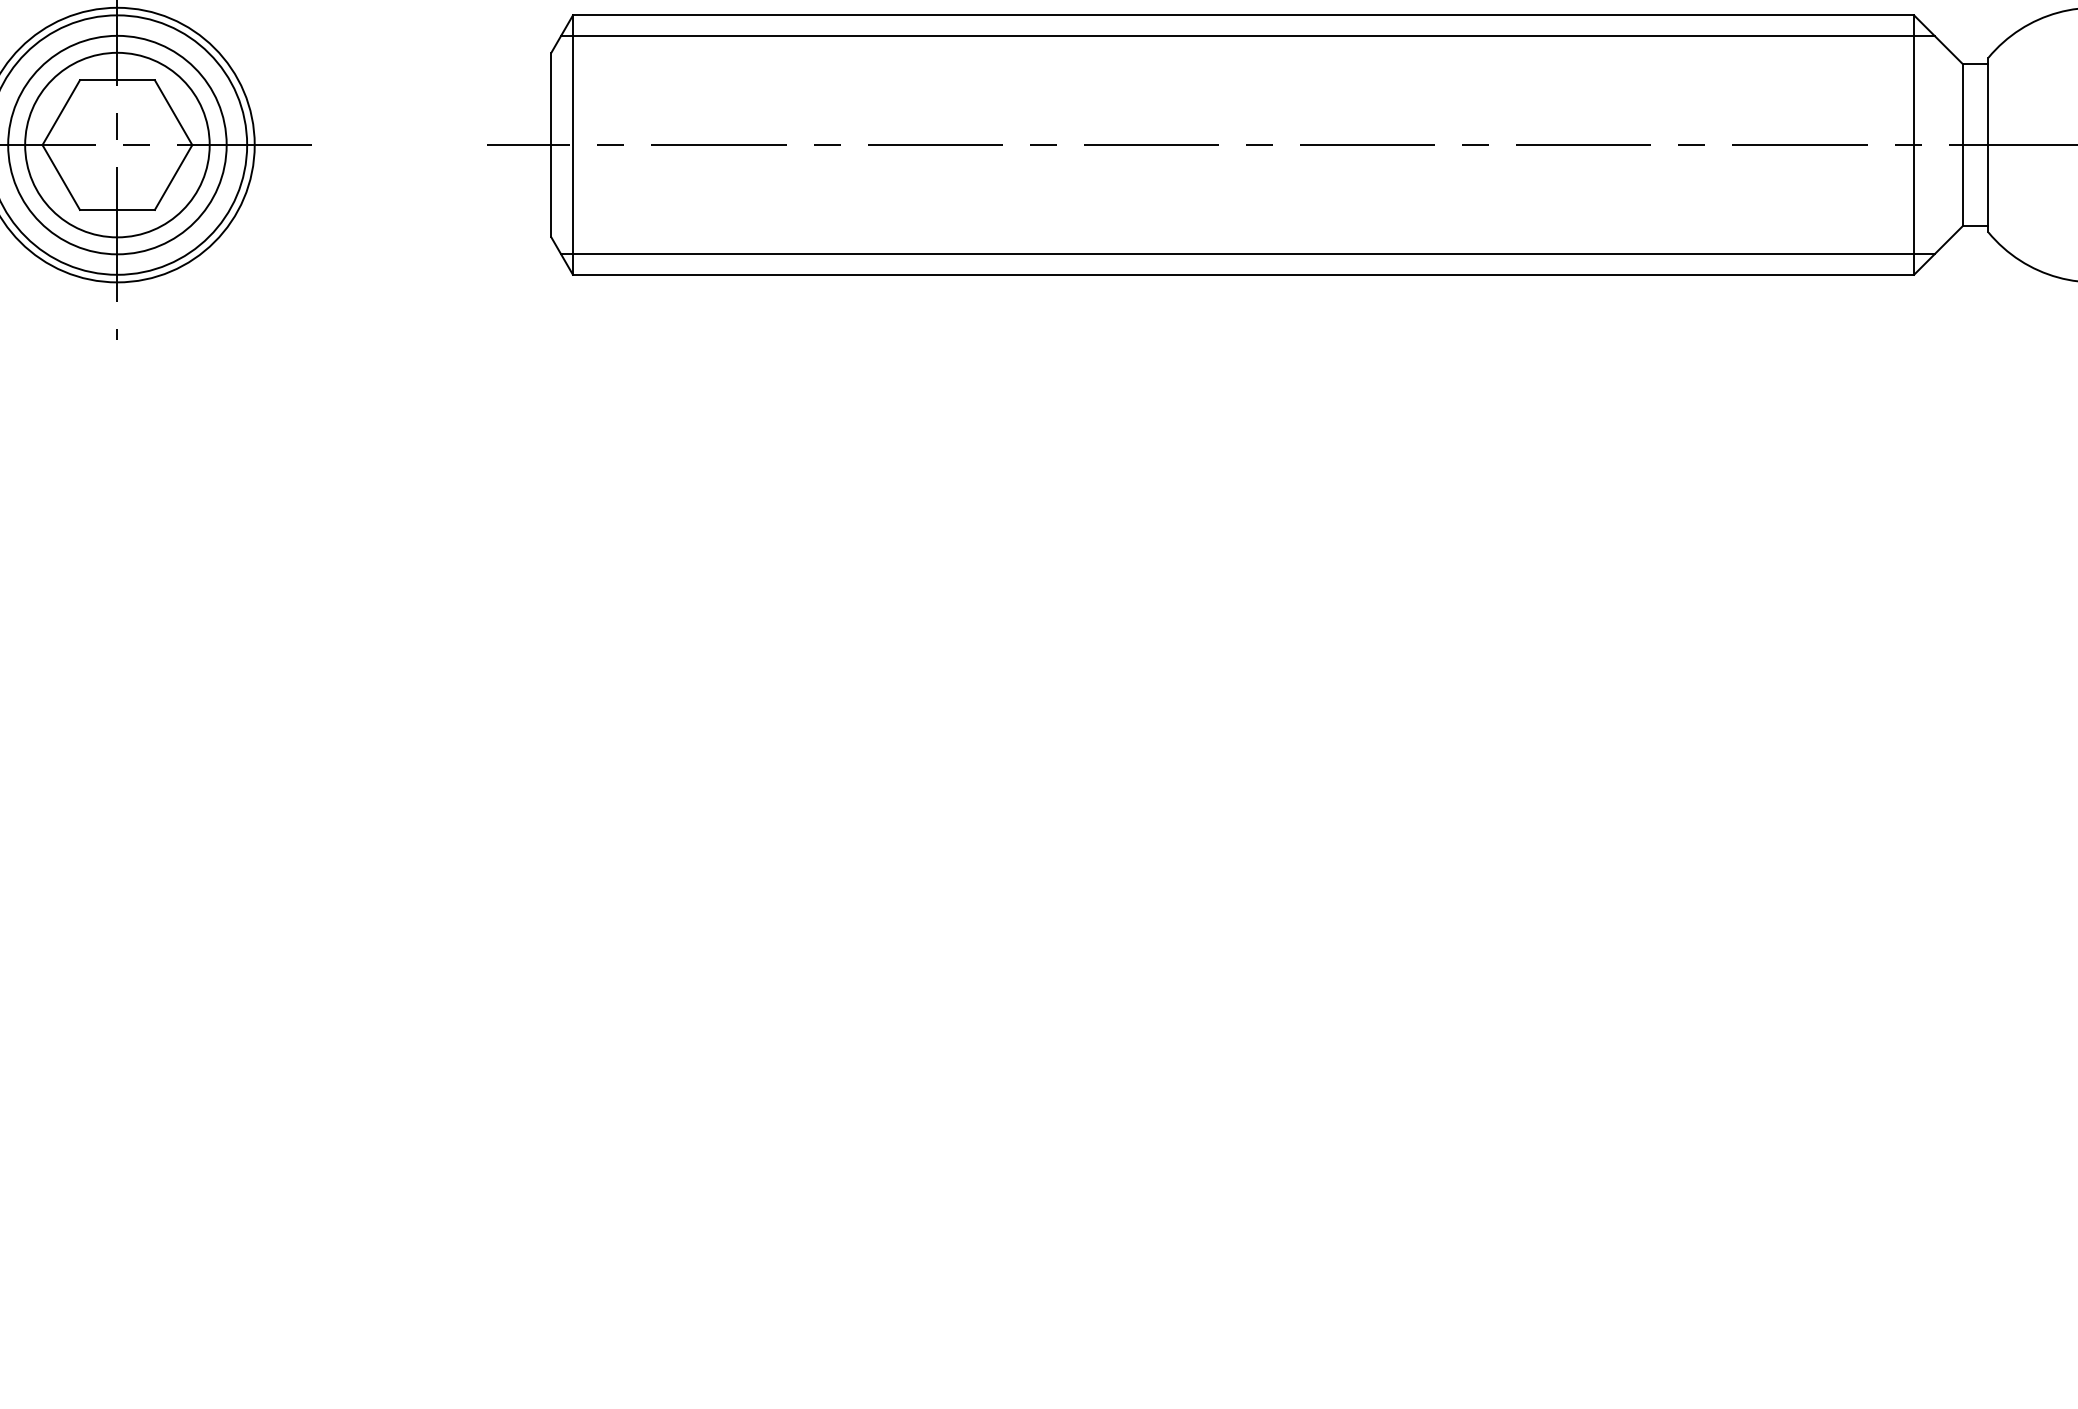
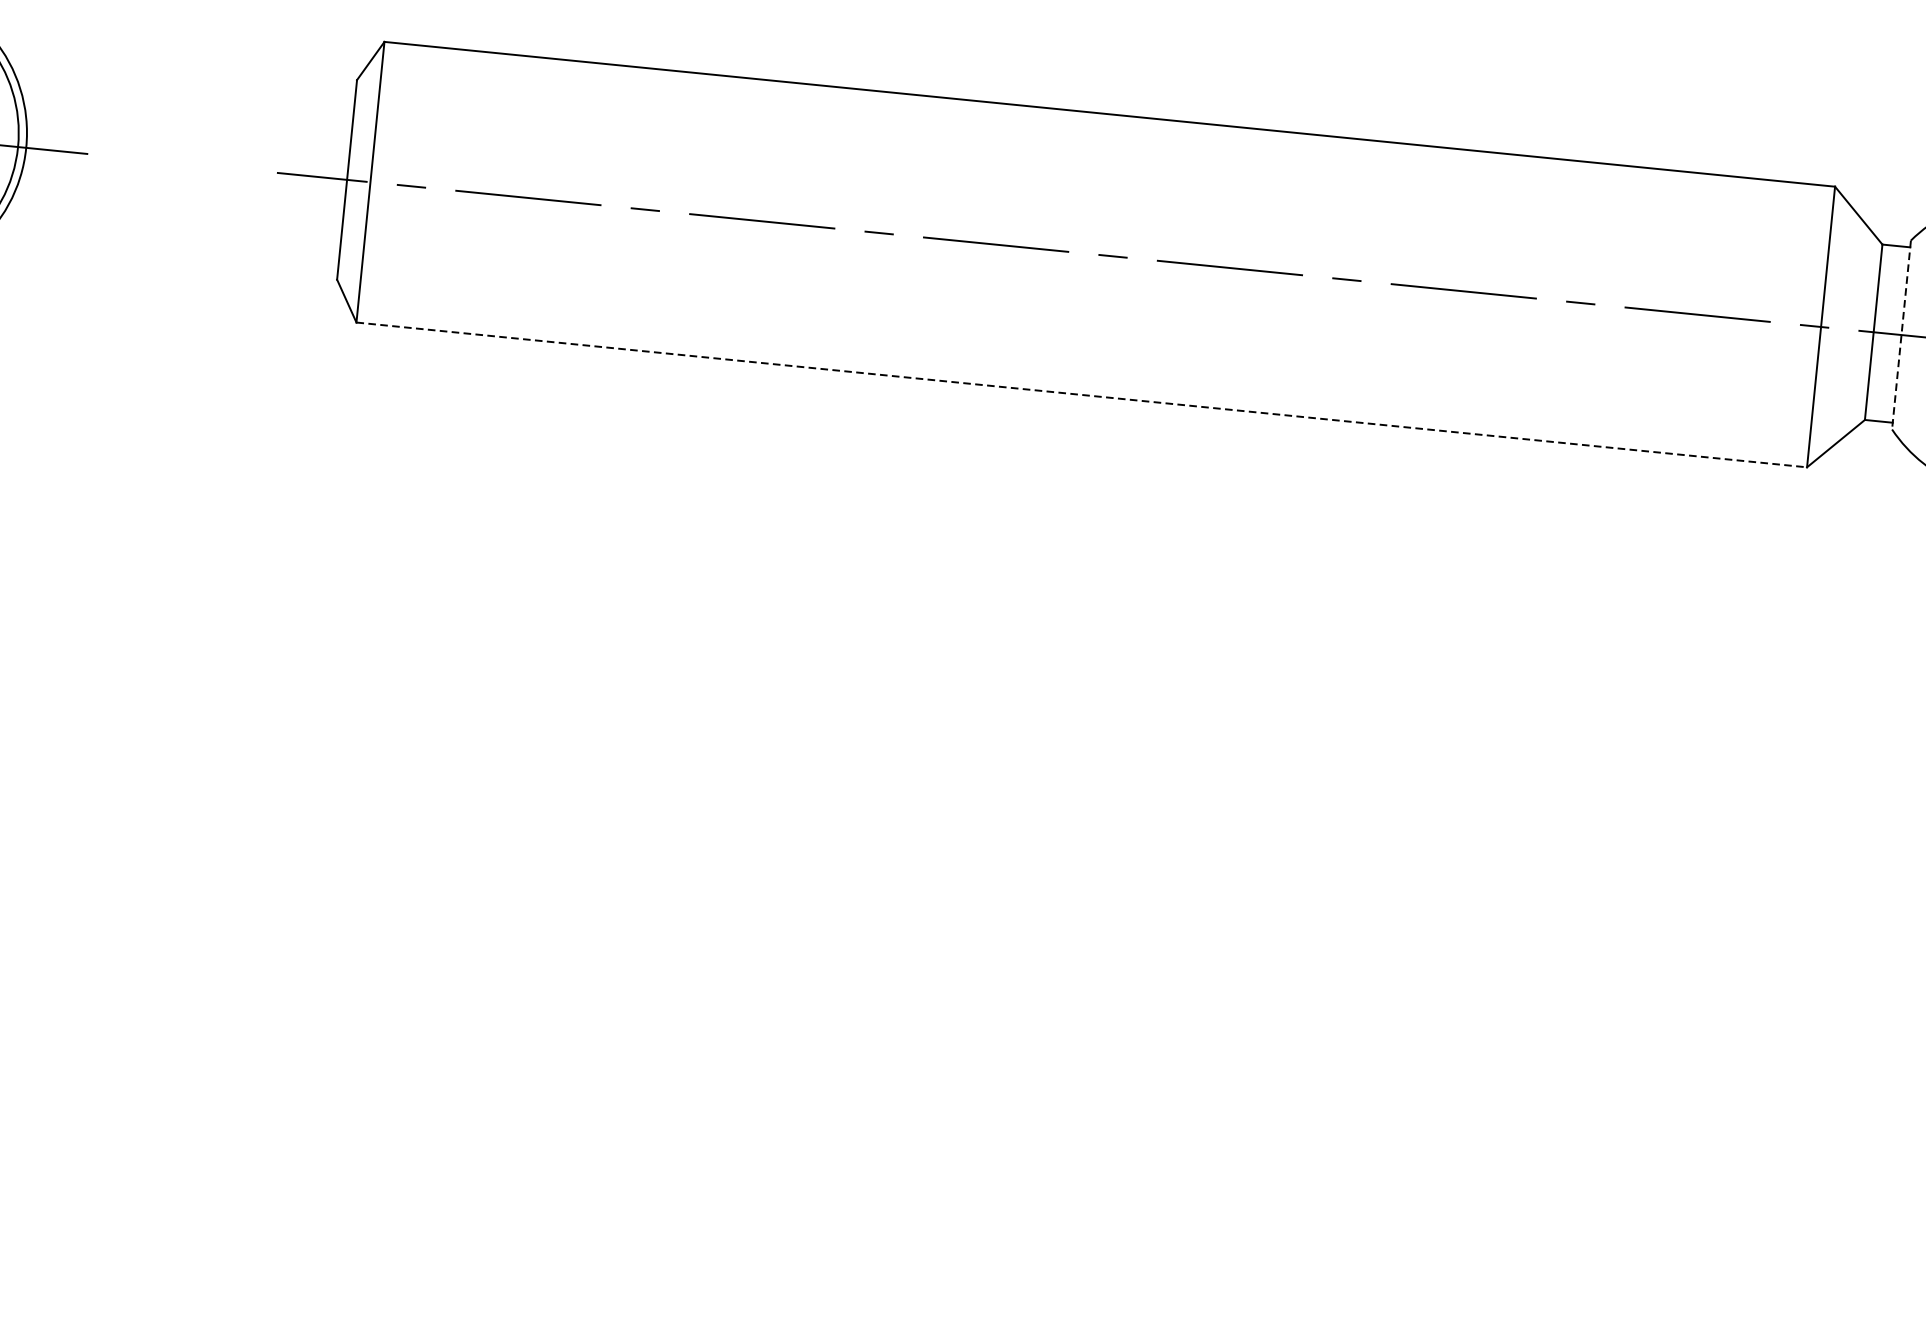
line: (1247, 35) -> (1111, 136), removed
line: (1988, 145) -> (1901, 335), solid -> dashed
line: (1247, 254) -> (1088, 373), removed
line: (1243, 274) -> (1081, 394), solid -> dashed

